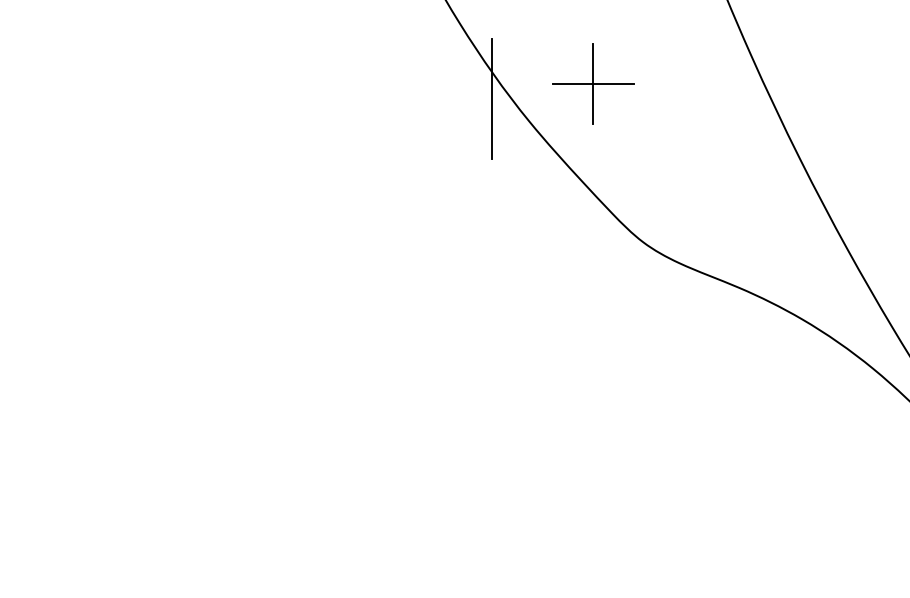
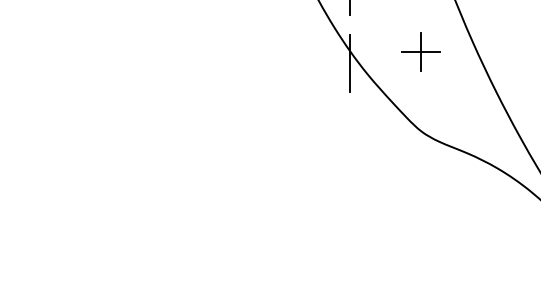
part: (592, 82) -> (420, 51), moved

